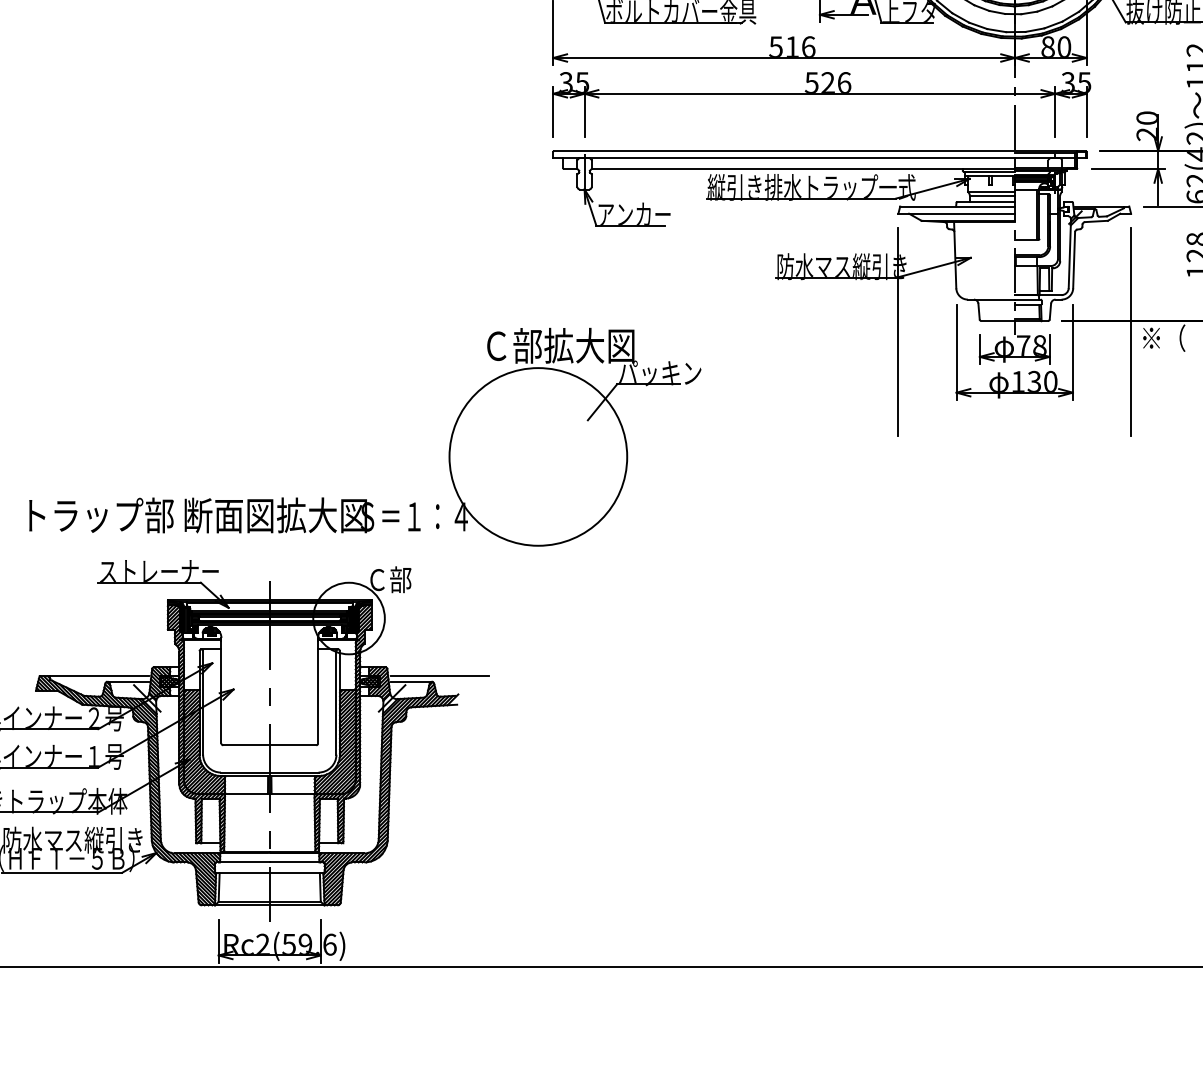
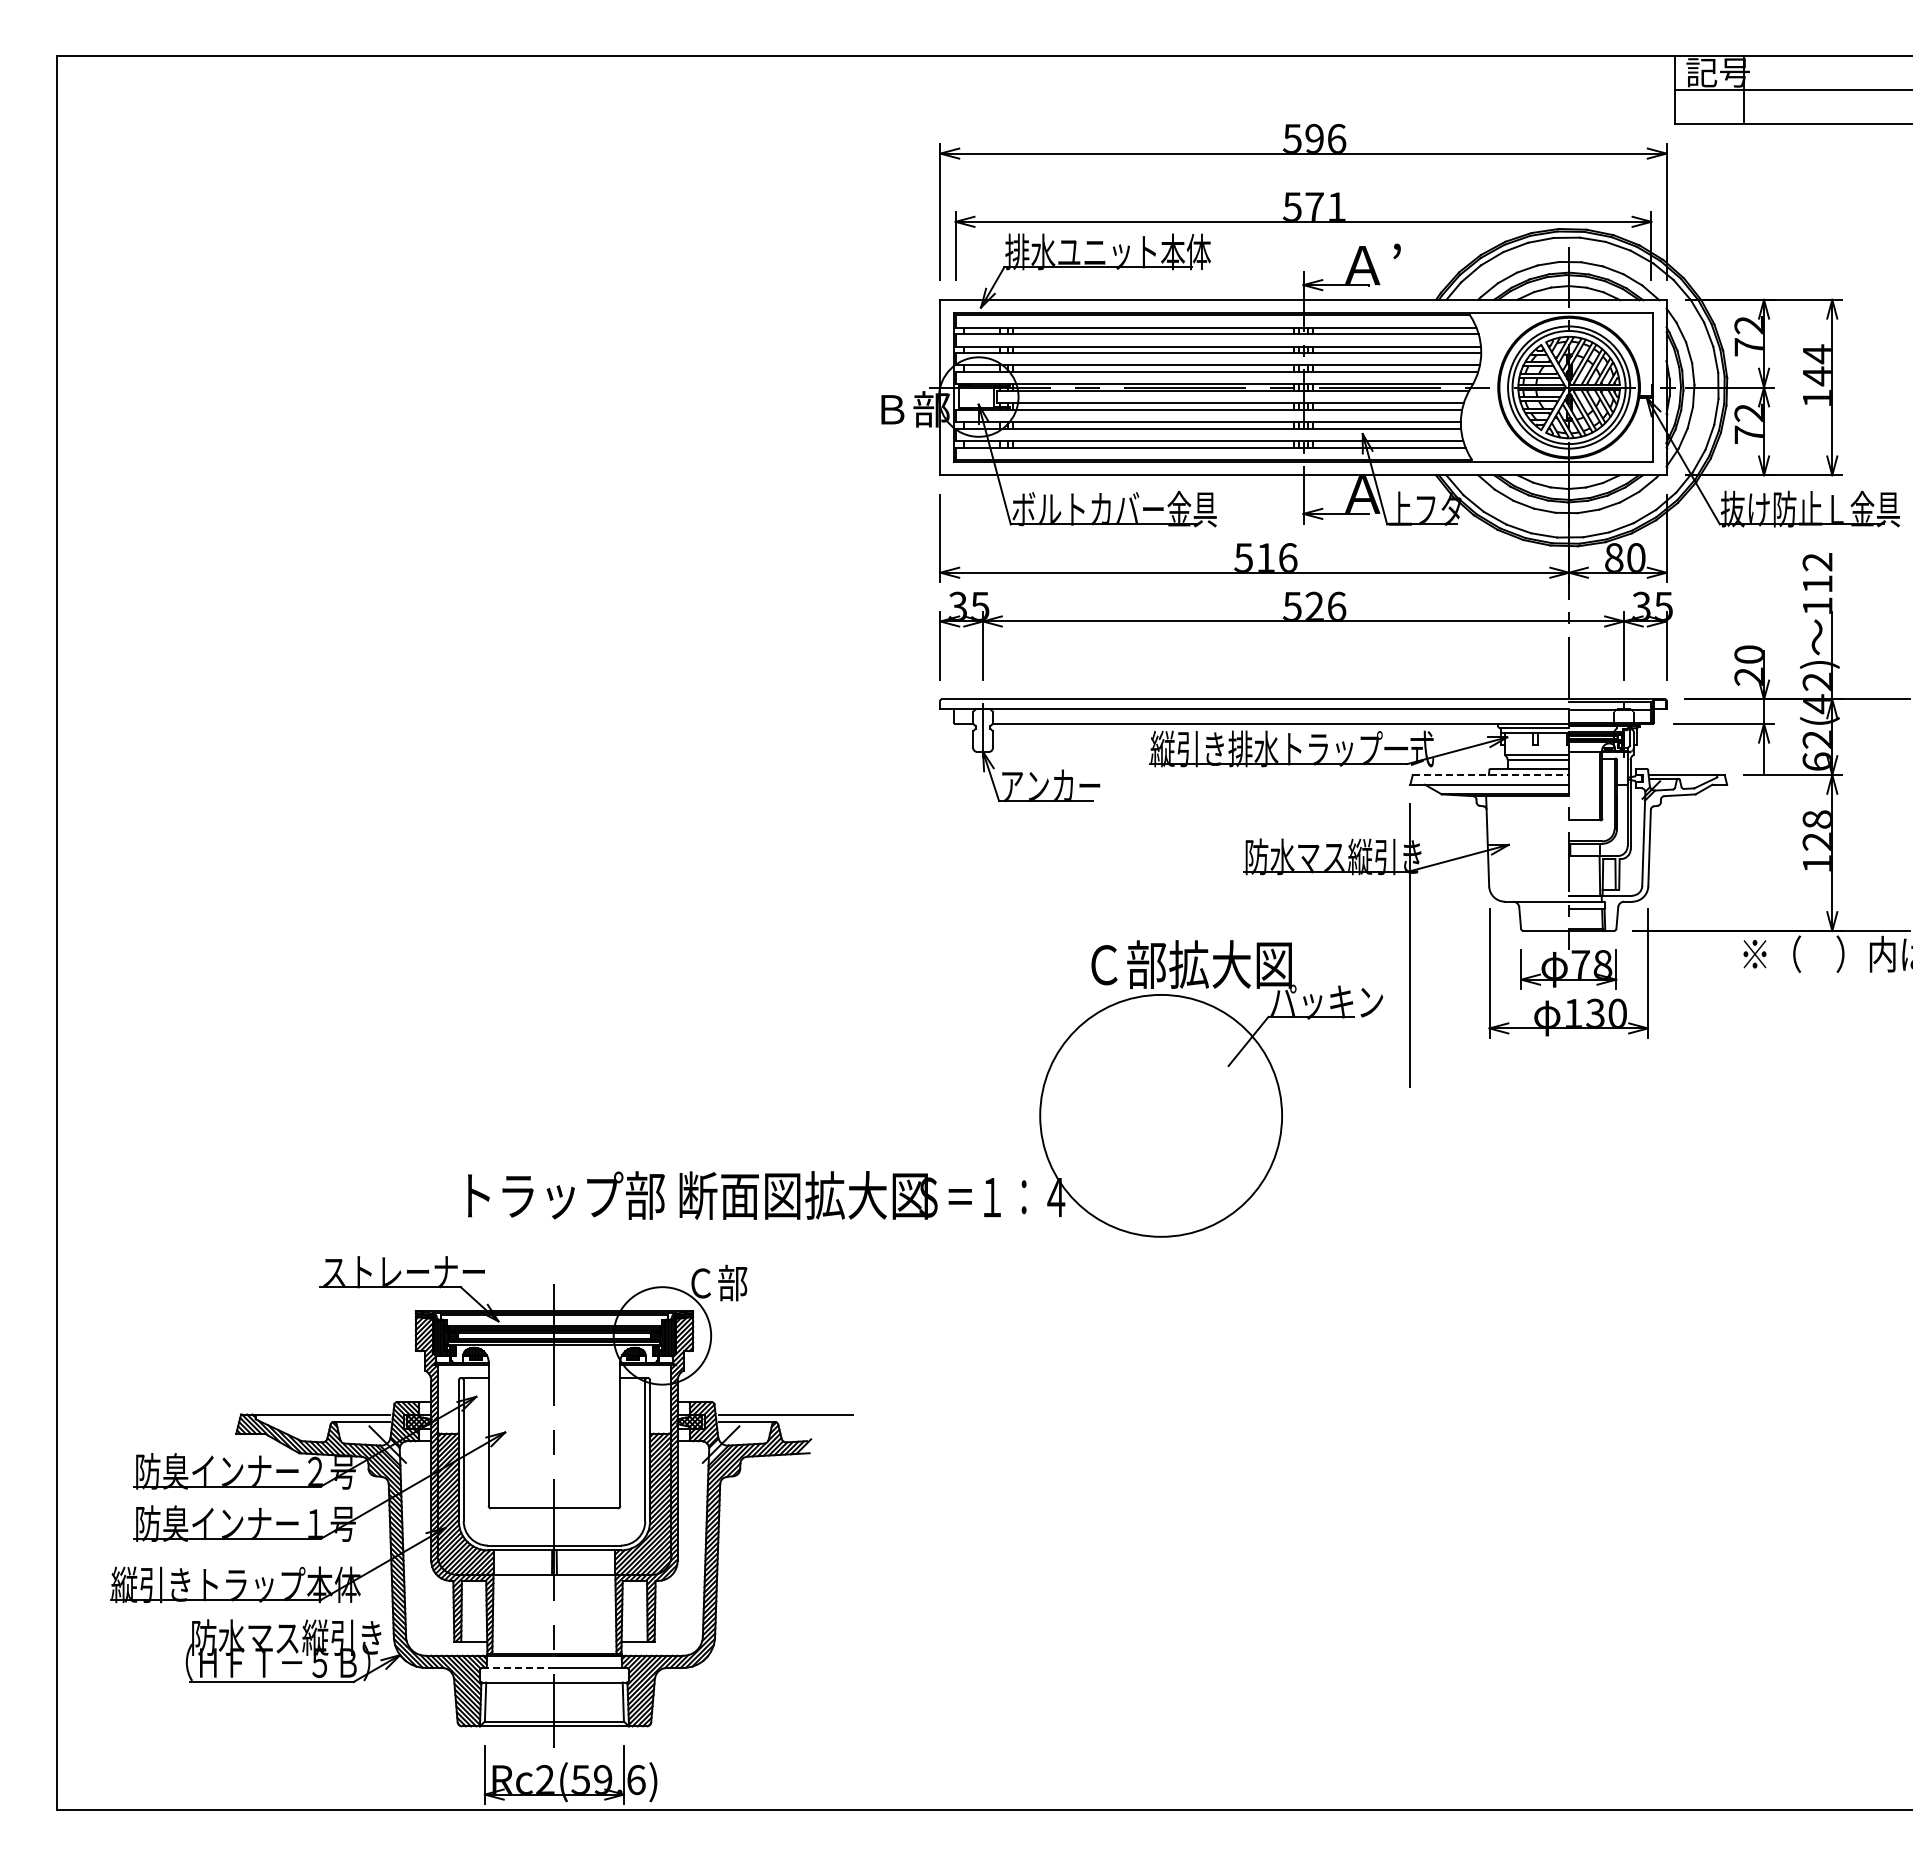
line: (958, 206) -> (1491, 775), solid -> dashed
line: (1131, 331) -> (1727, 945), removed
part: (365, 499) -> (925, 1173), moved
line: (243, 862) -> (518, 1667), solid -> dashed

